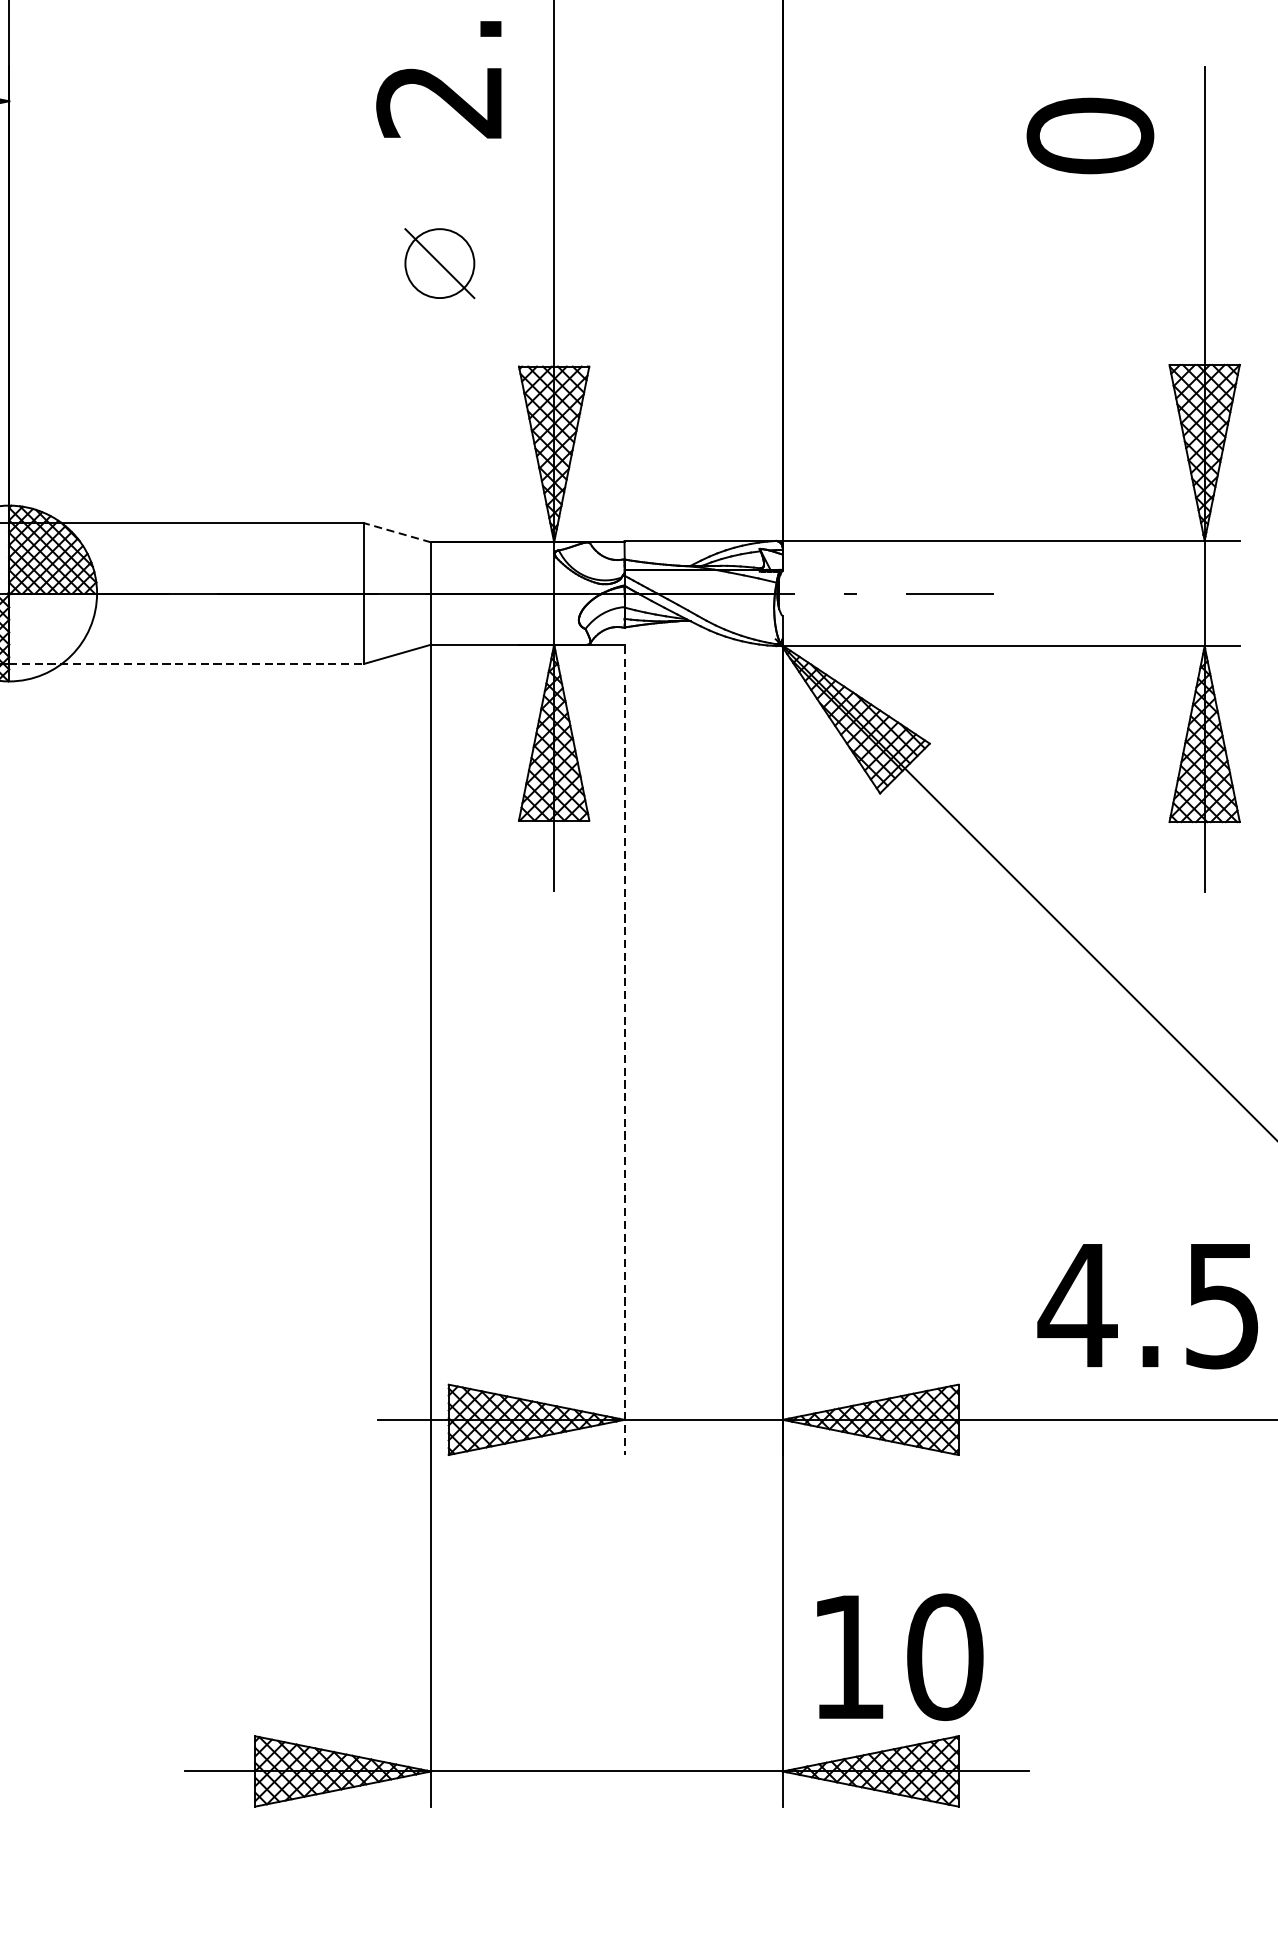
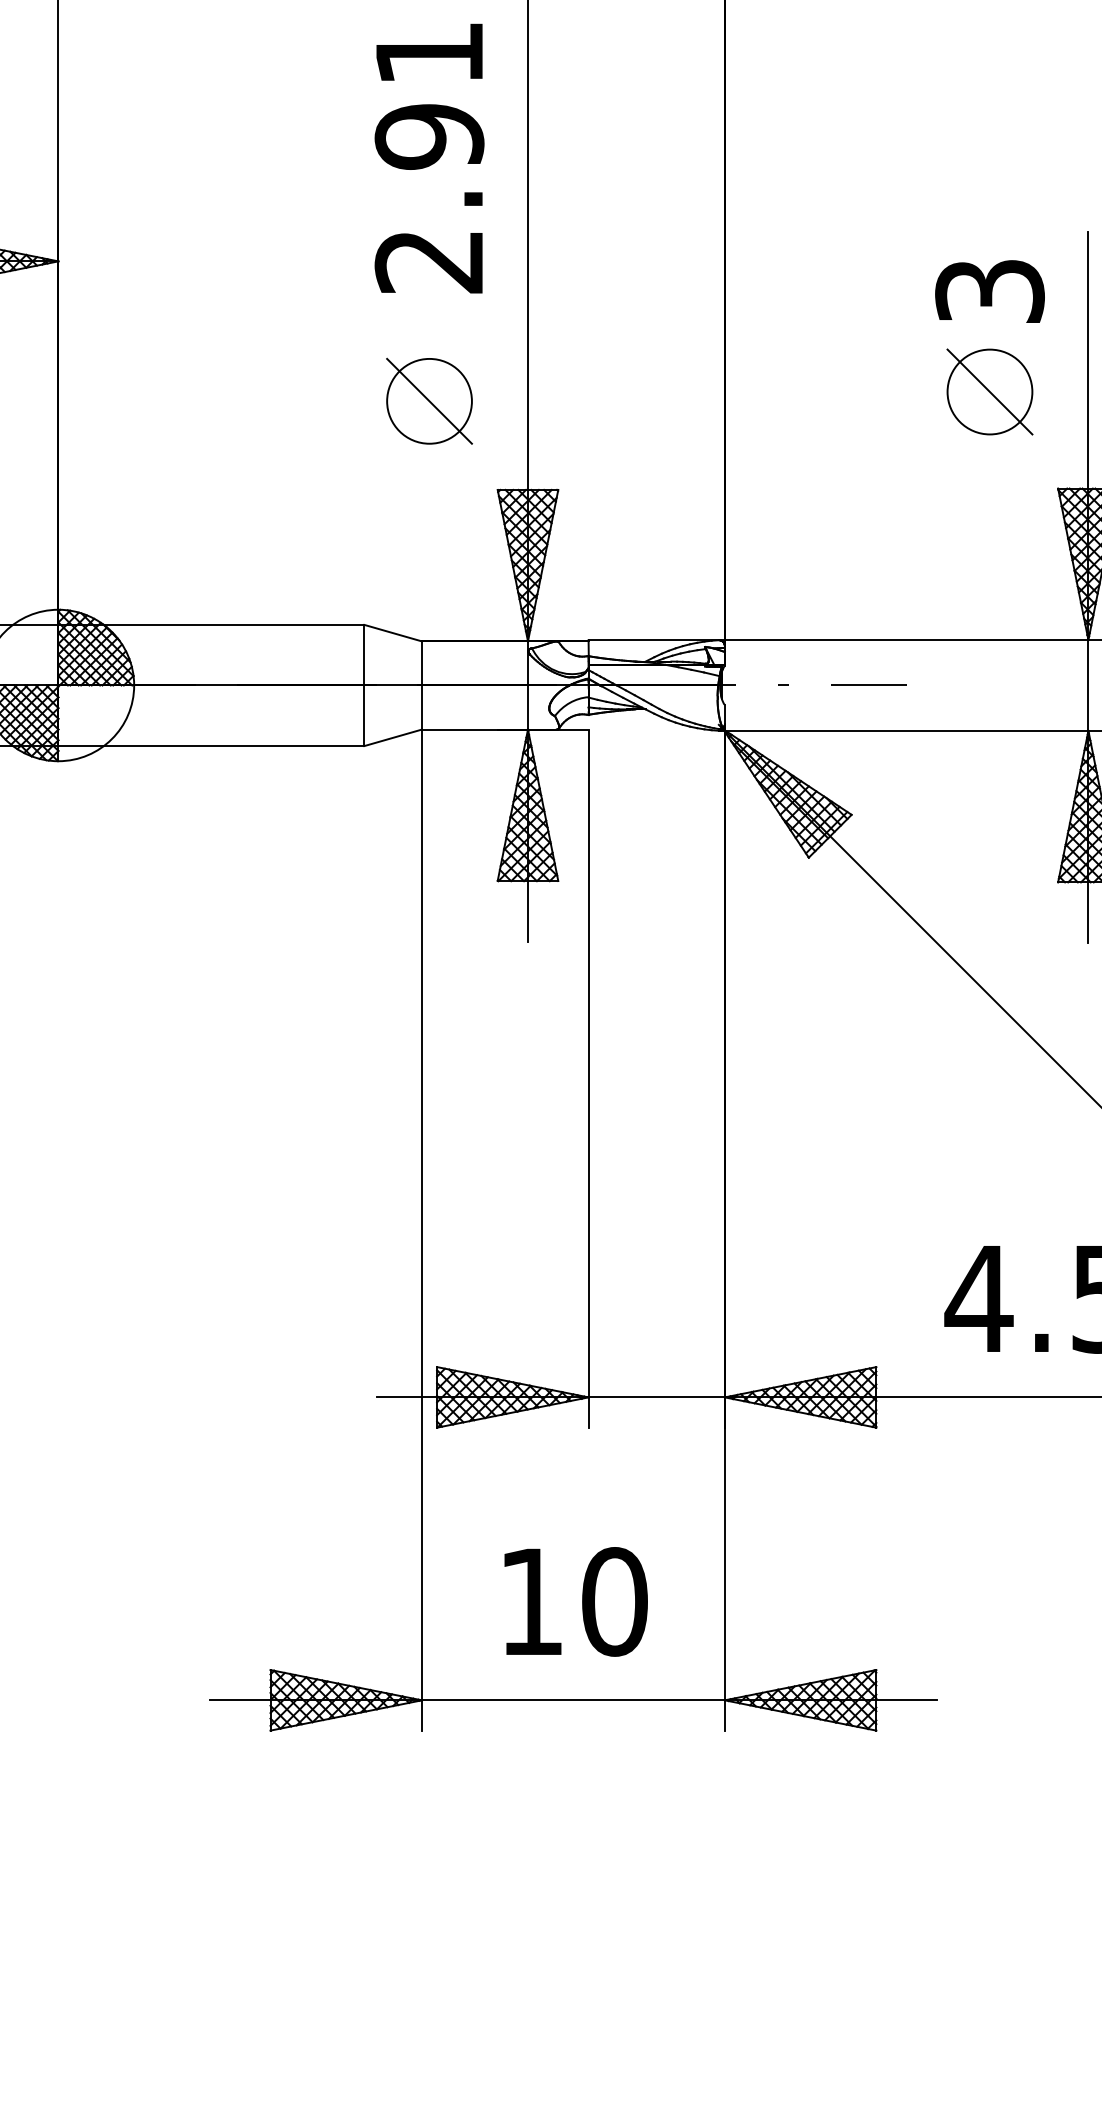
text: (1089, 136) -> (989, 291), 0 -> 3
part: (1089, 252) -> (989, 391), added
part: (439, 262) -> (429, 400), size x1.43
line: (398, 533) -> (393, 633), dashed -> solid
line: (186, 664) -> (211, 746), dashed -> solid
line: (624, 1050) -> (588, 1079), dashed -> solid
text: (899, 1656) -> (575, 1601), moved

